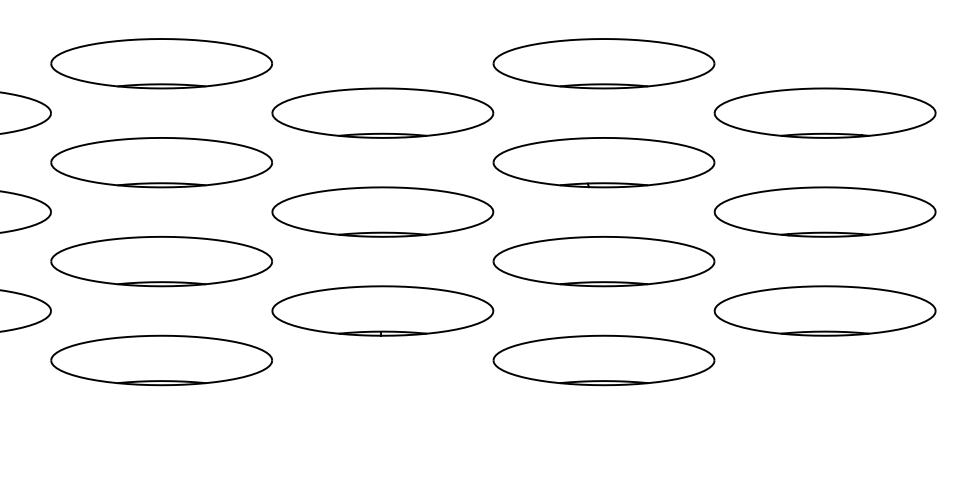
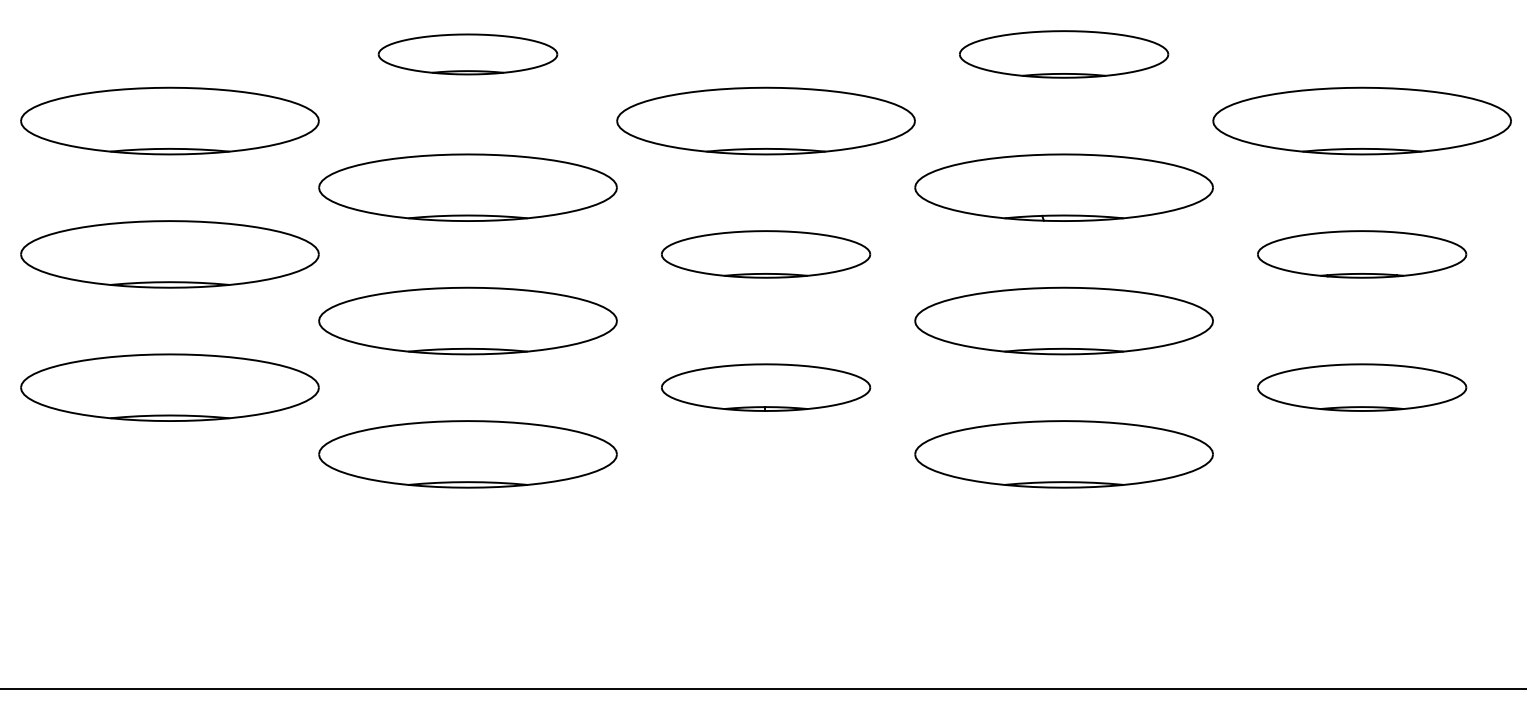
part: (161, 63) -> (467, 54), size x0.6
part: (603, 63) -> (1063, 54), size x0.7
part: (382, 212) -> (765, 254), size x0.7
part: (824, 212) -> (1361, 254), size x0.7
part: (382, 310) -> (765, 387), size x0.7
part: (824, 310) -> (1361, 387), size x0.7

